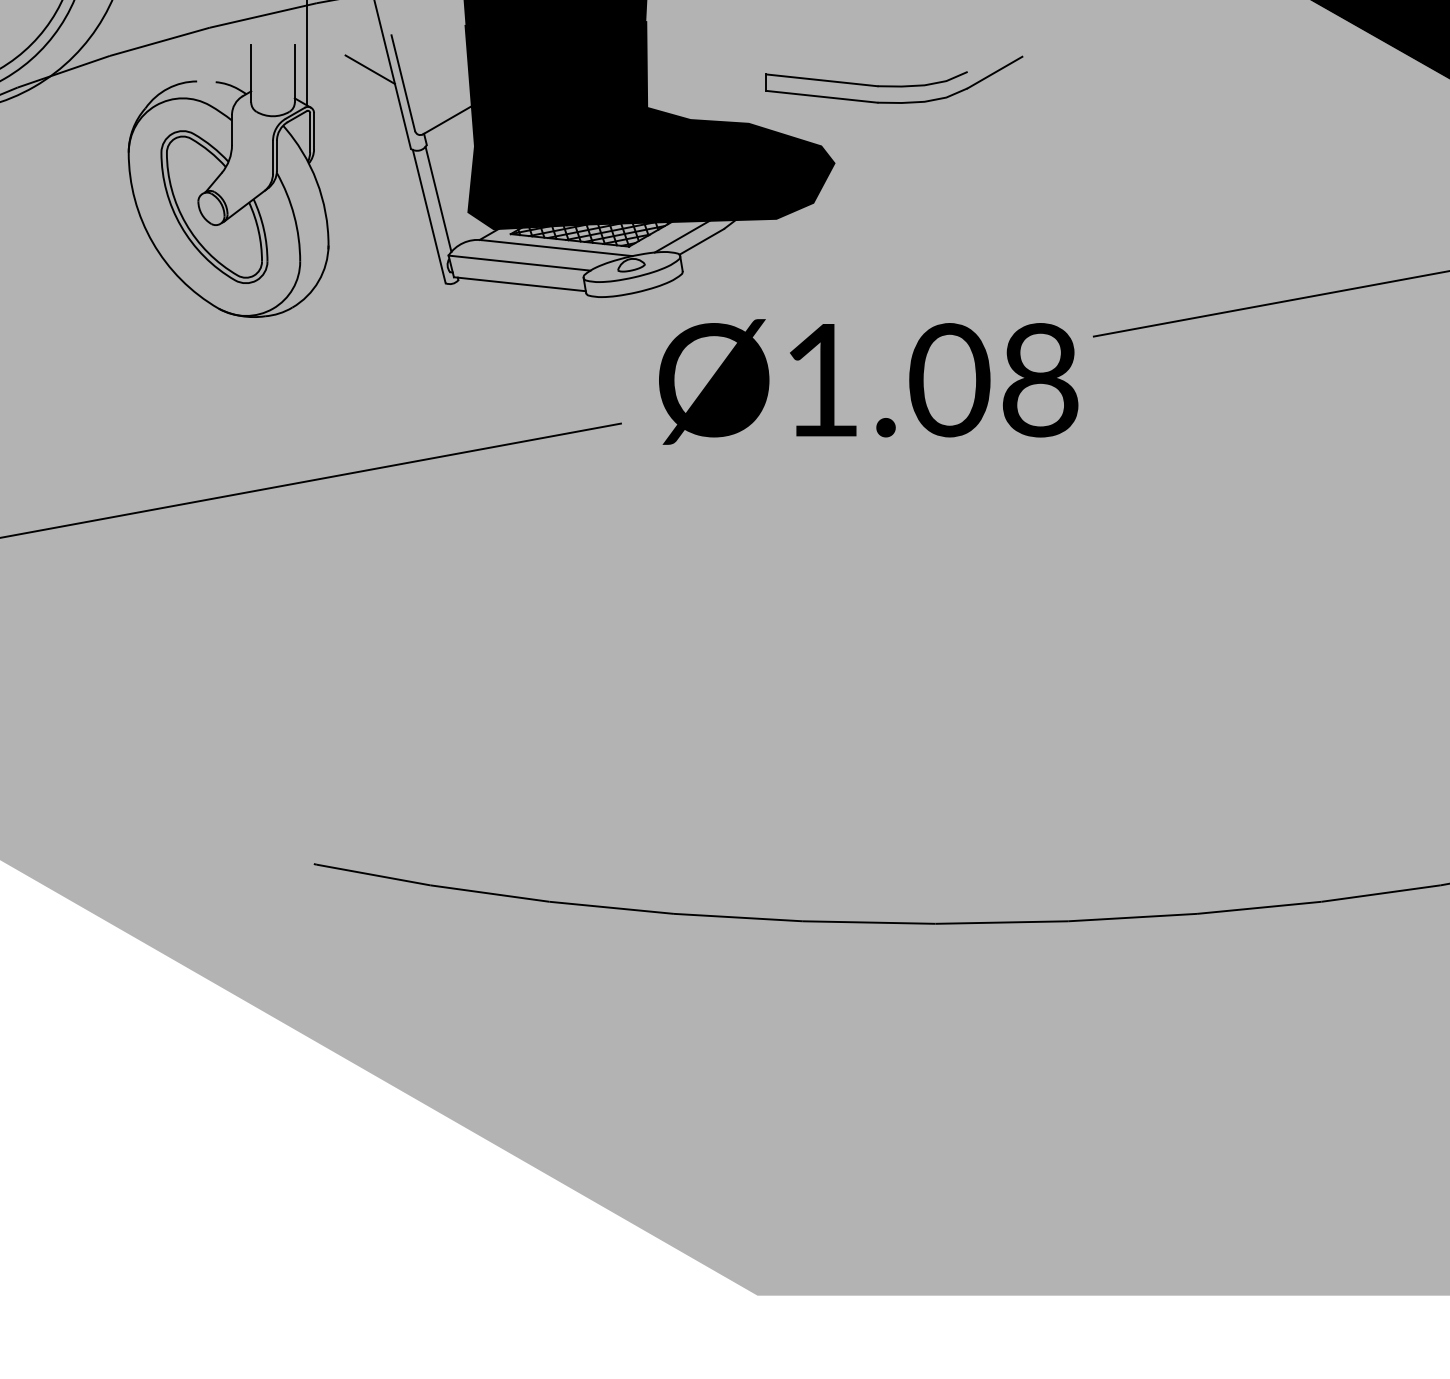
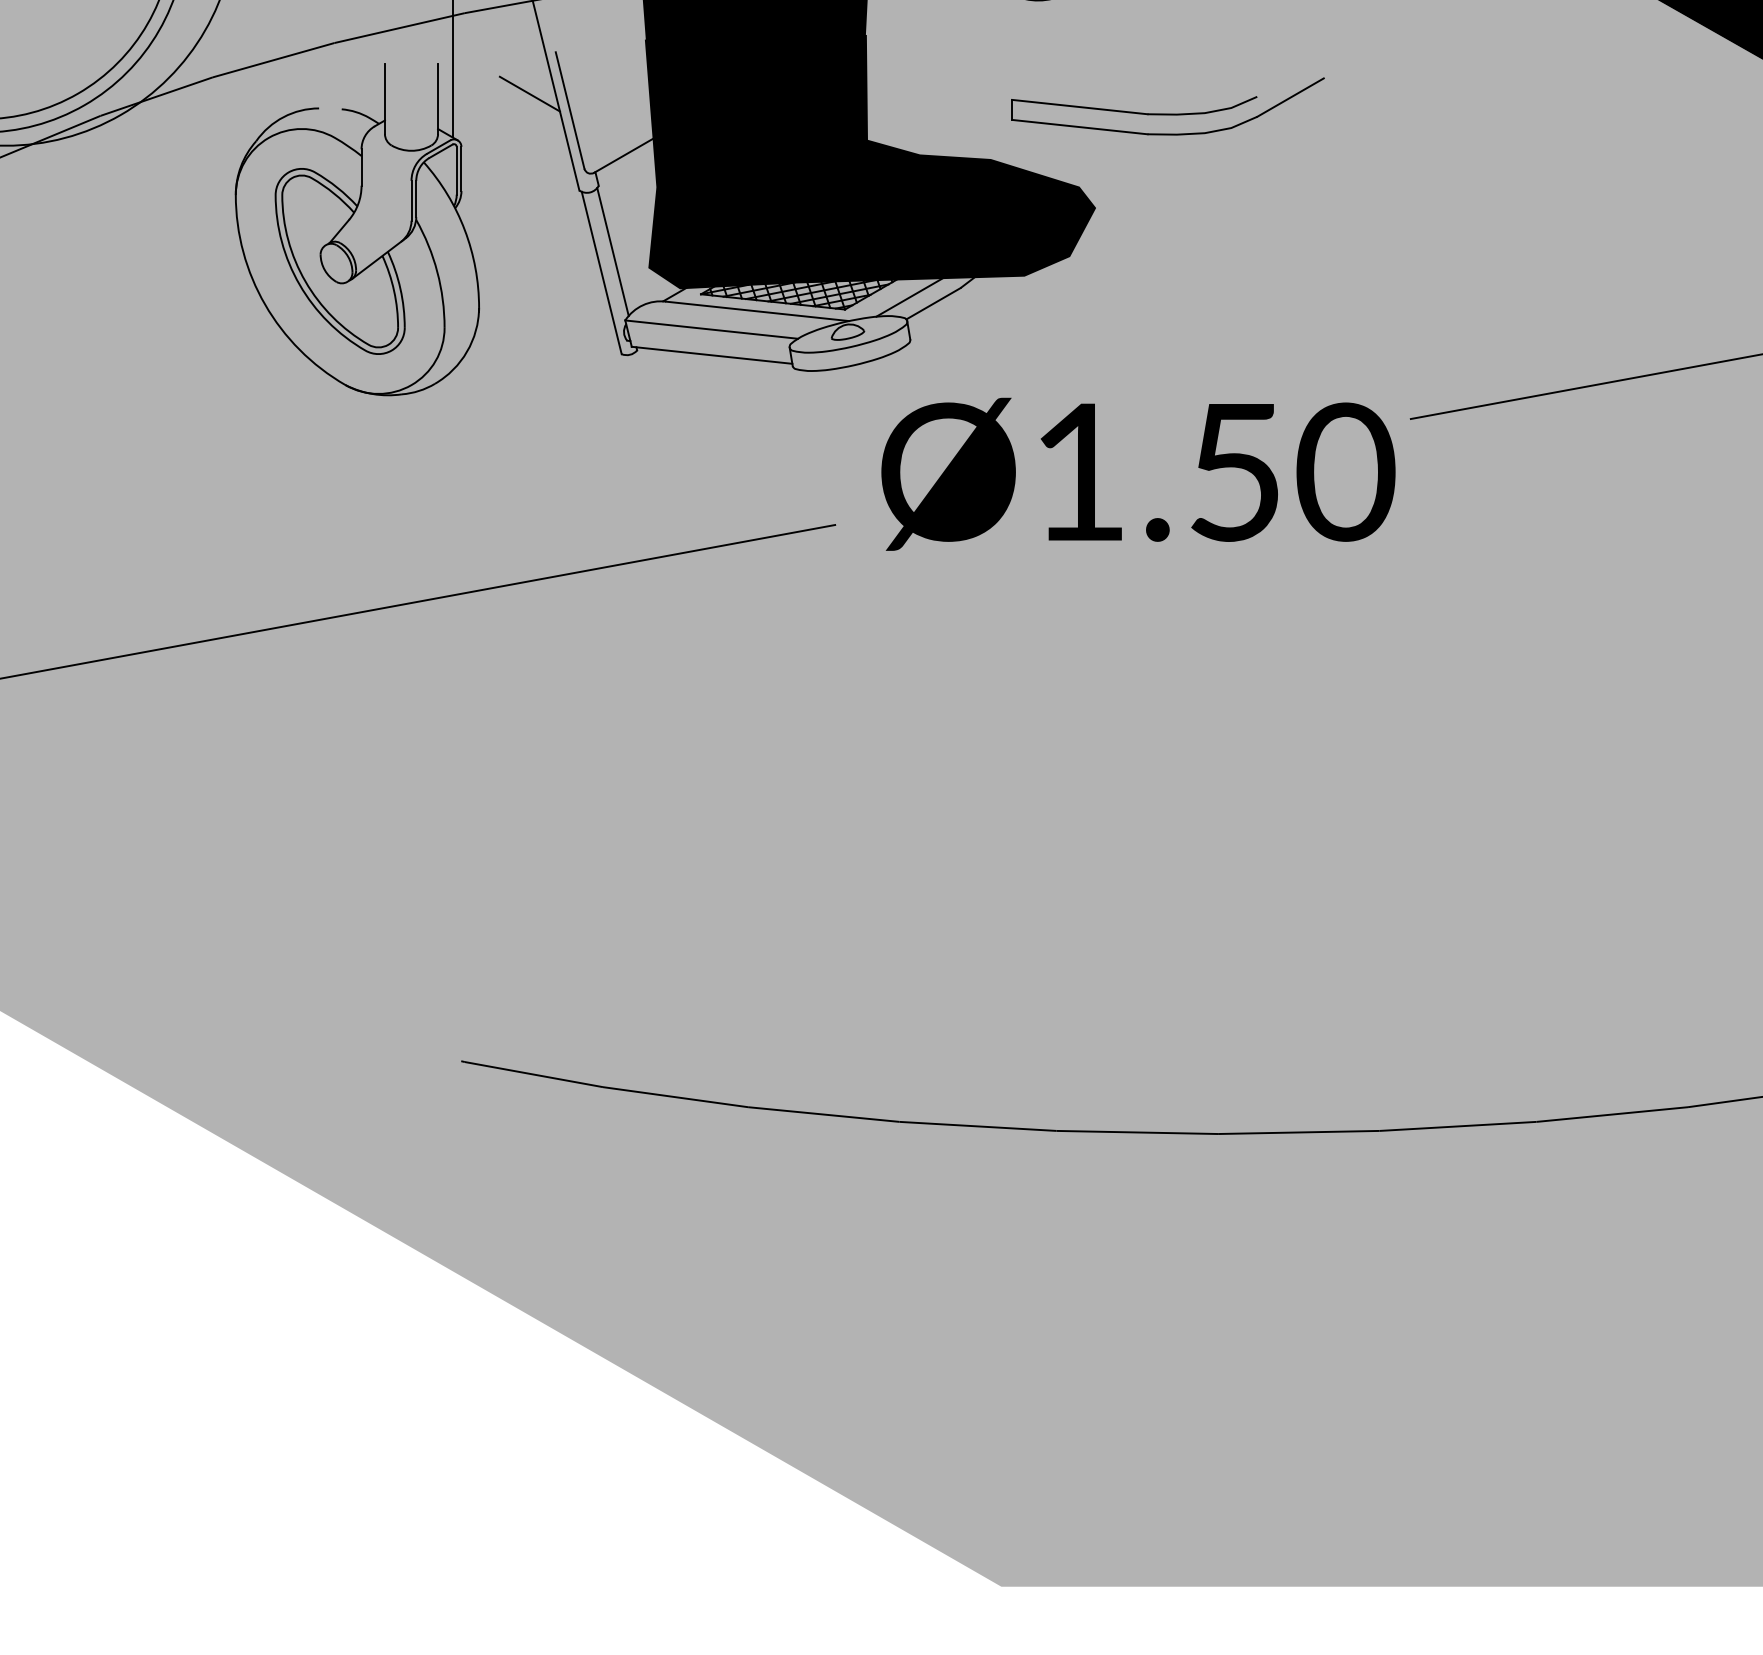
text: (995, 380) -> (1291, 472), Ø1.08 -> Ø1.50

